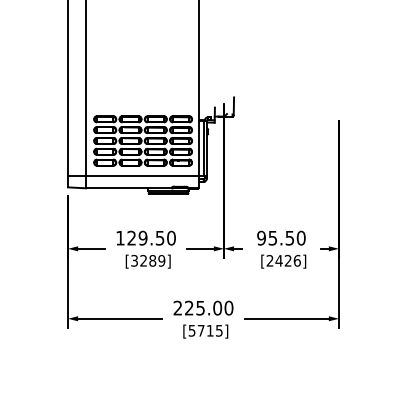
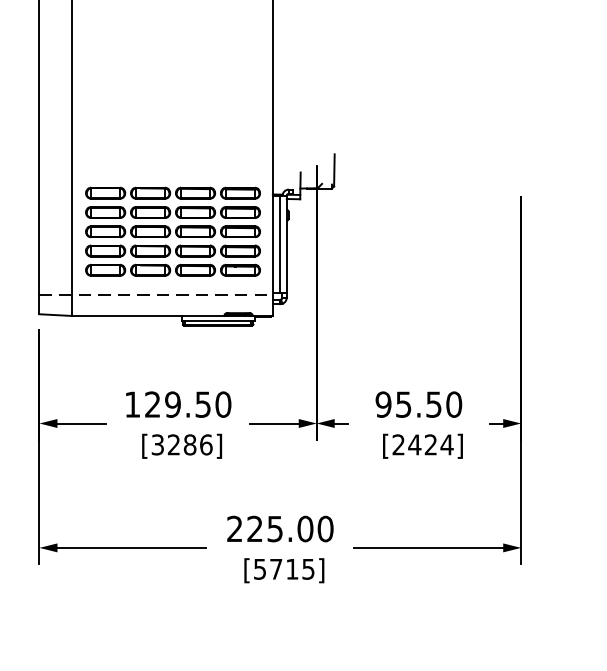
line: (133, 176) -> (155, 294), solid -> dashed
text: (161, 260) -> (205, 444), [3289] -> [3286]
text: (296, 260) -> (445, 444), [2426] -> [2424]

